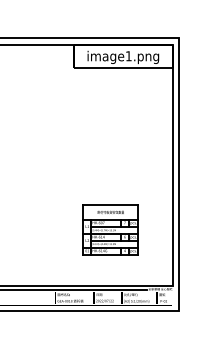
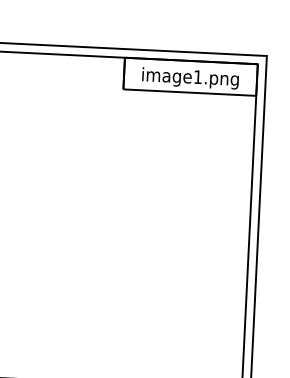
part: (110, 229) -> (161, 309), removed

